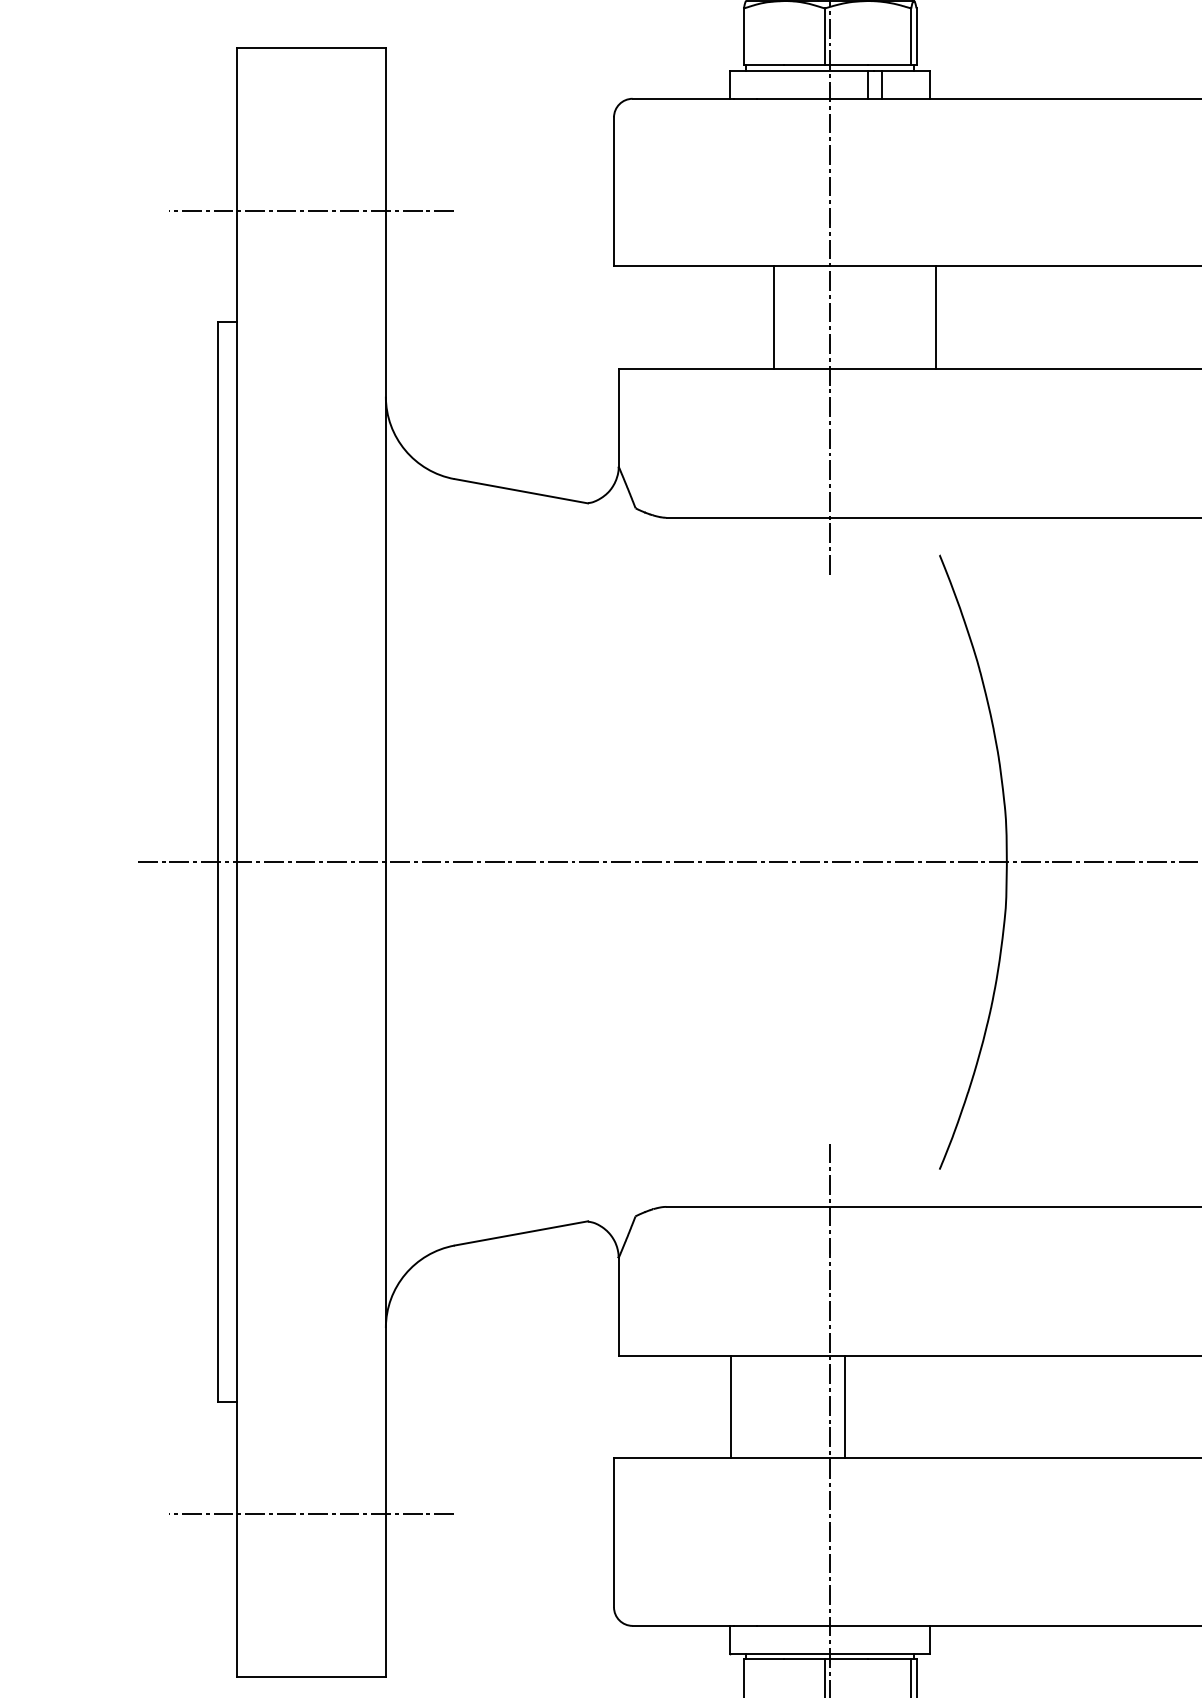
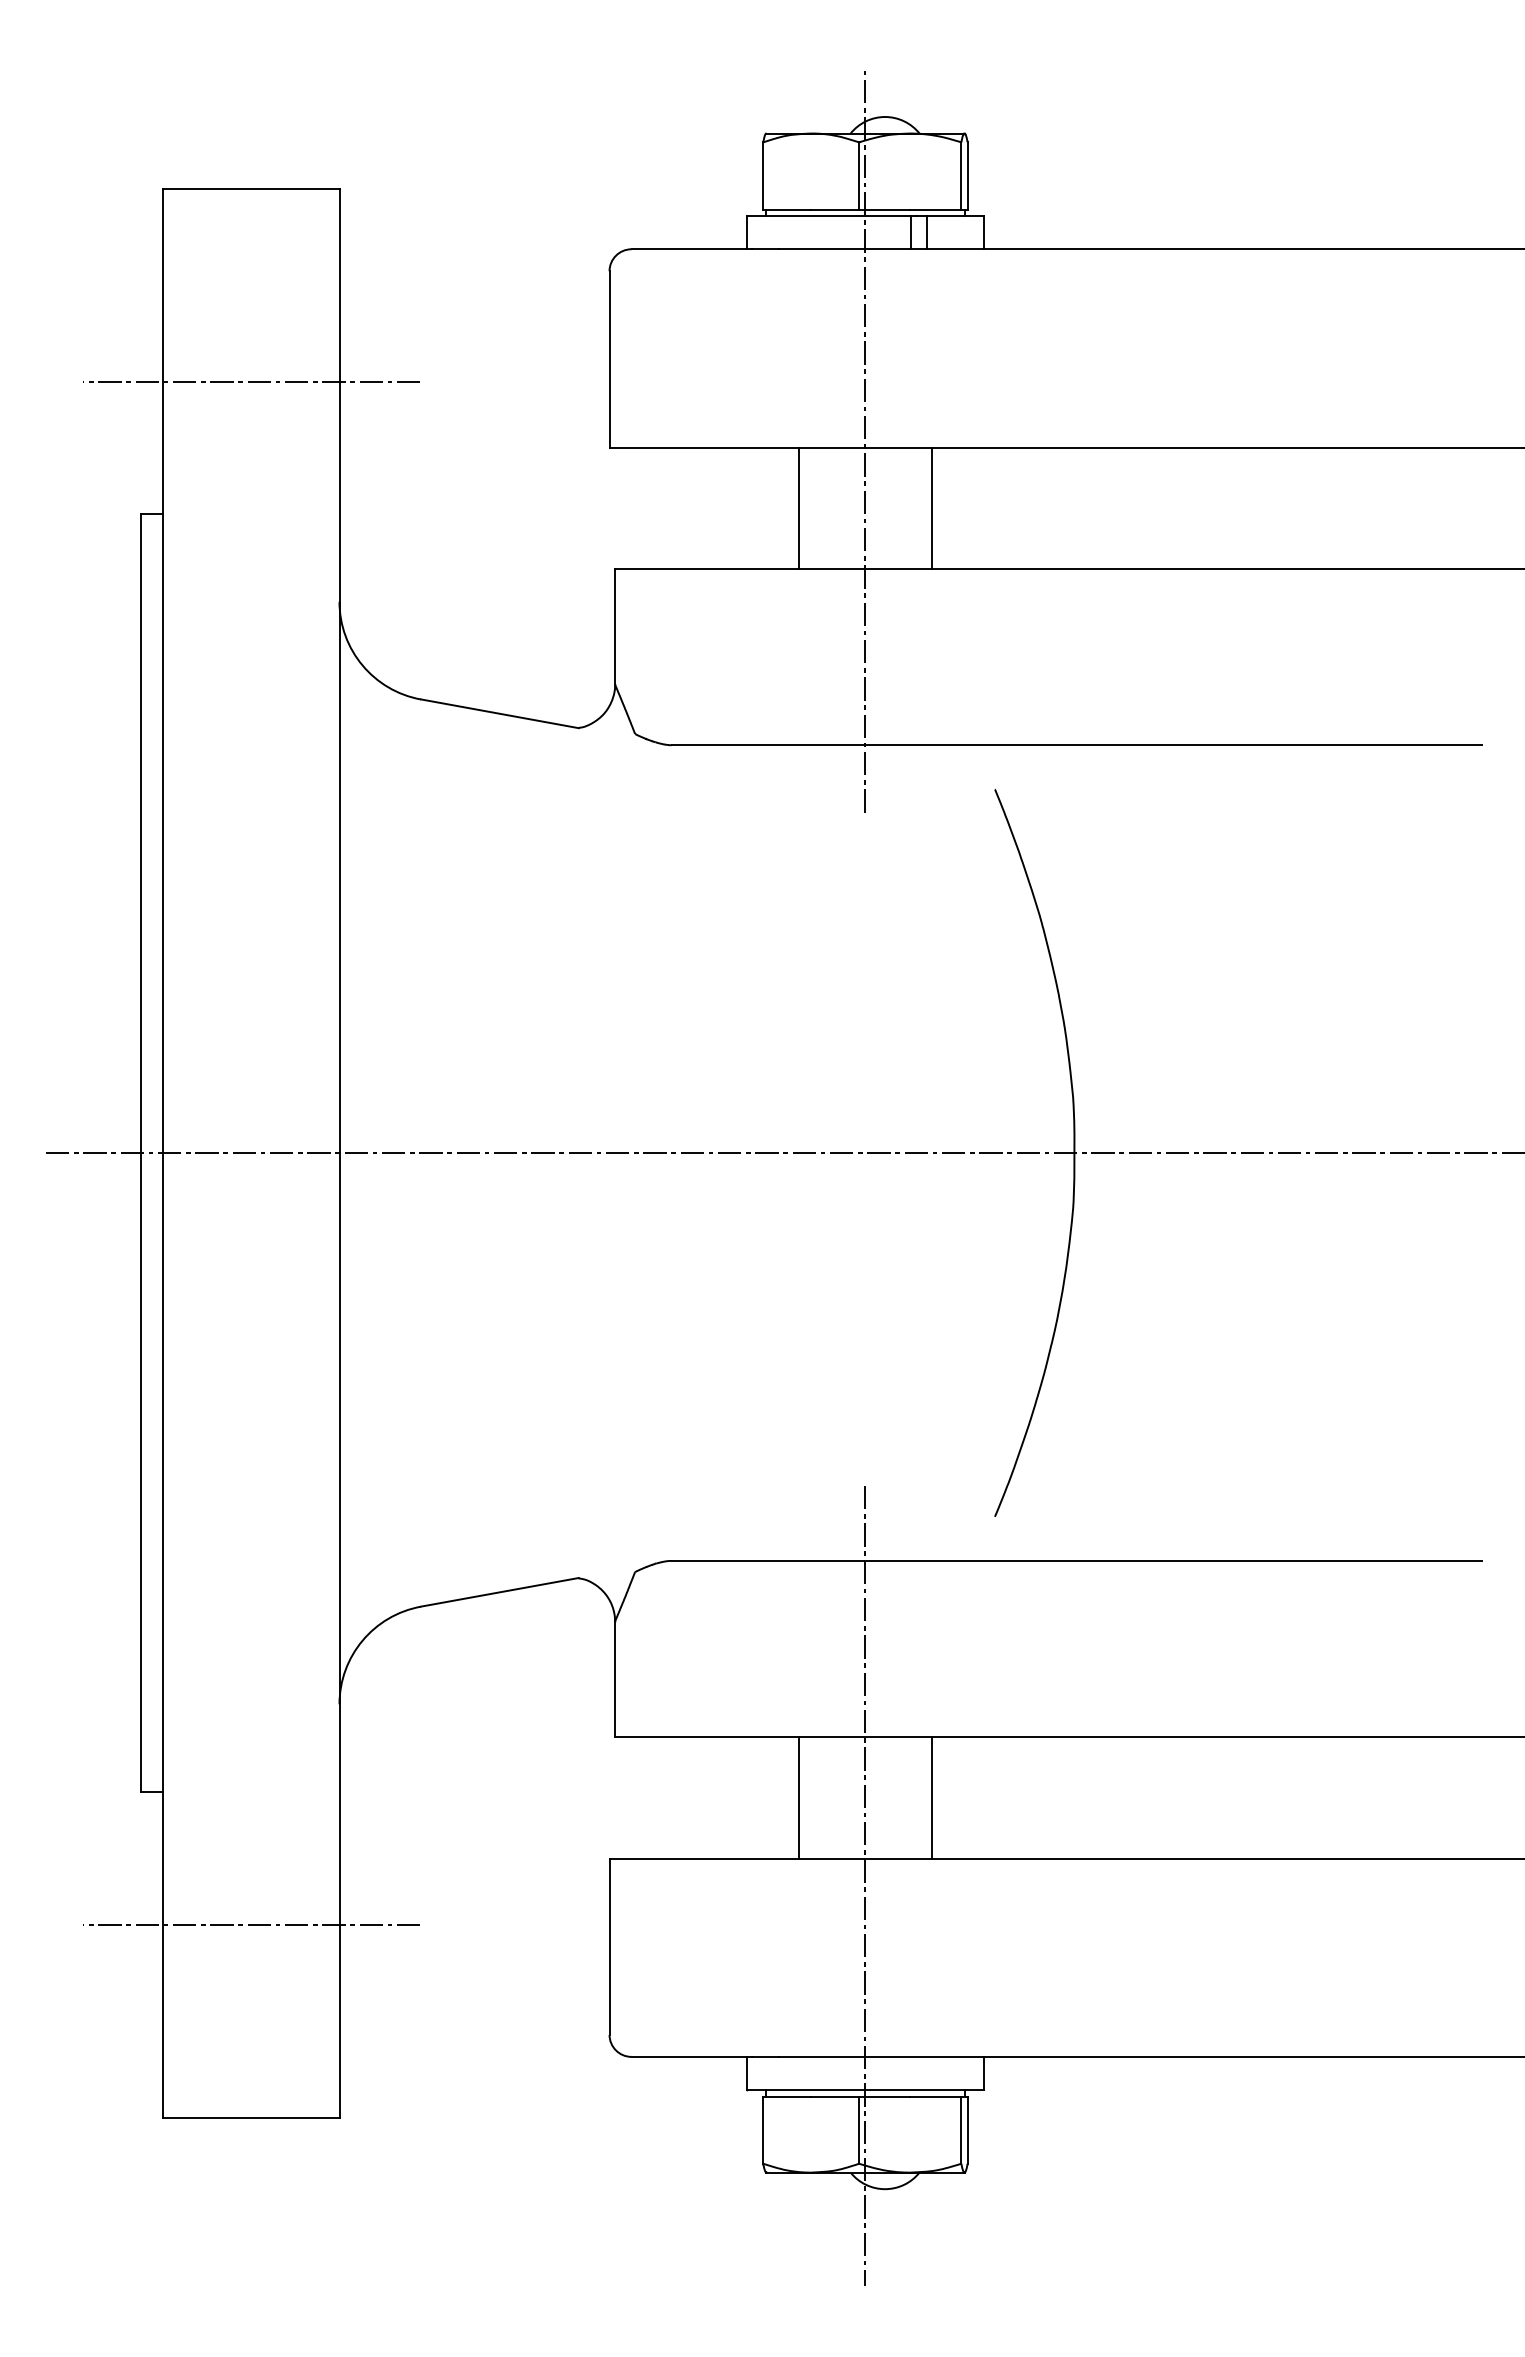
line: (935, 316) -> (931, 507), moved
line: (731, 1406) -> (799, 1797), moved
line: (844, 1406) -> (931, 1797), moved

